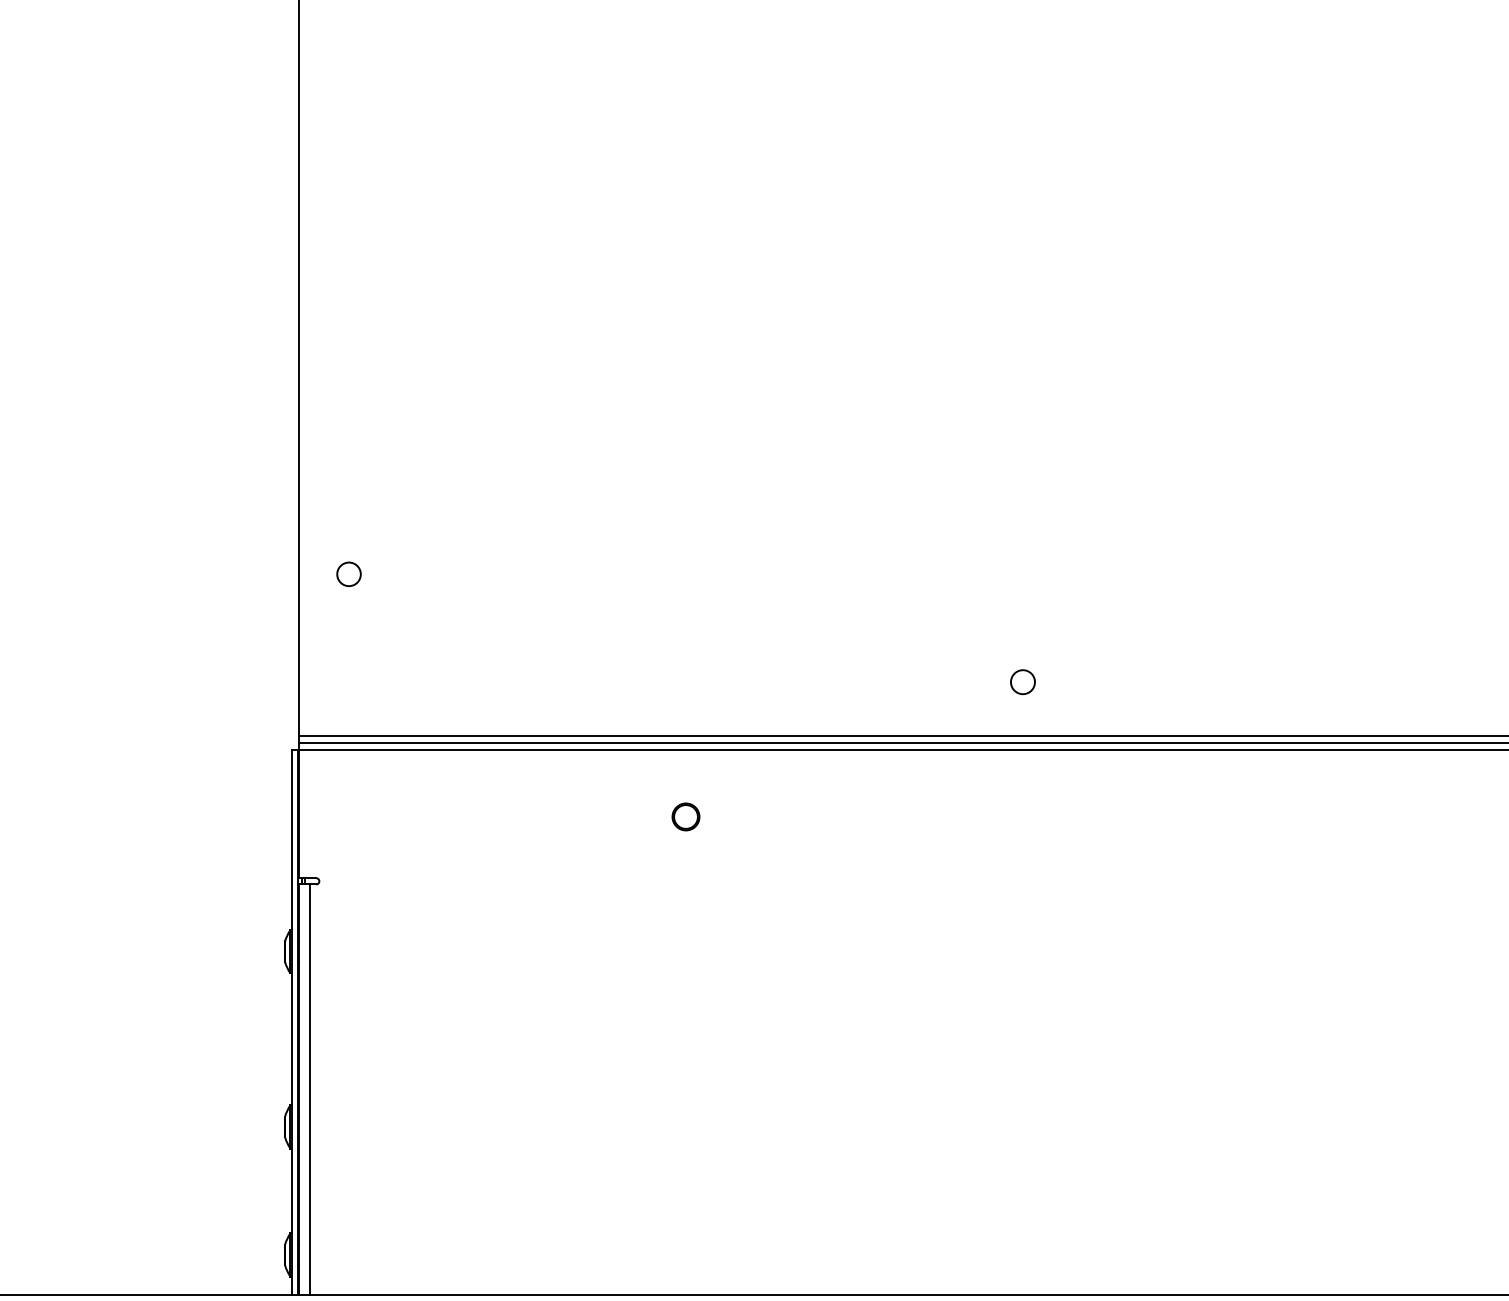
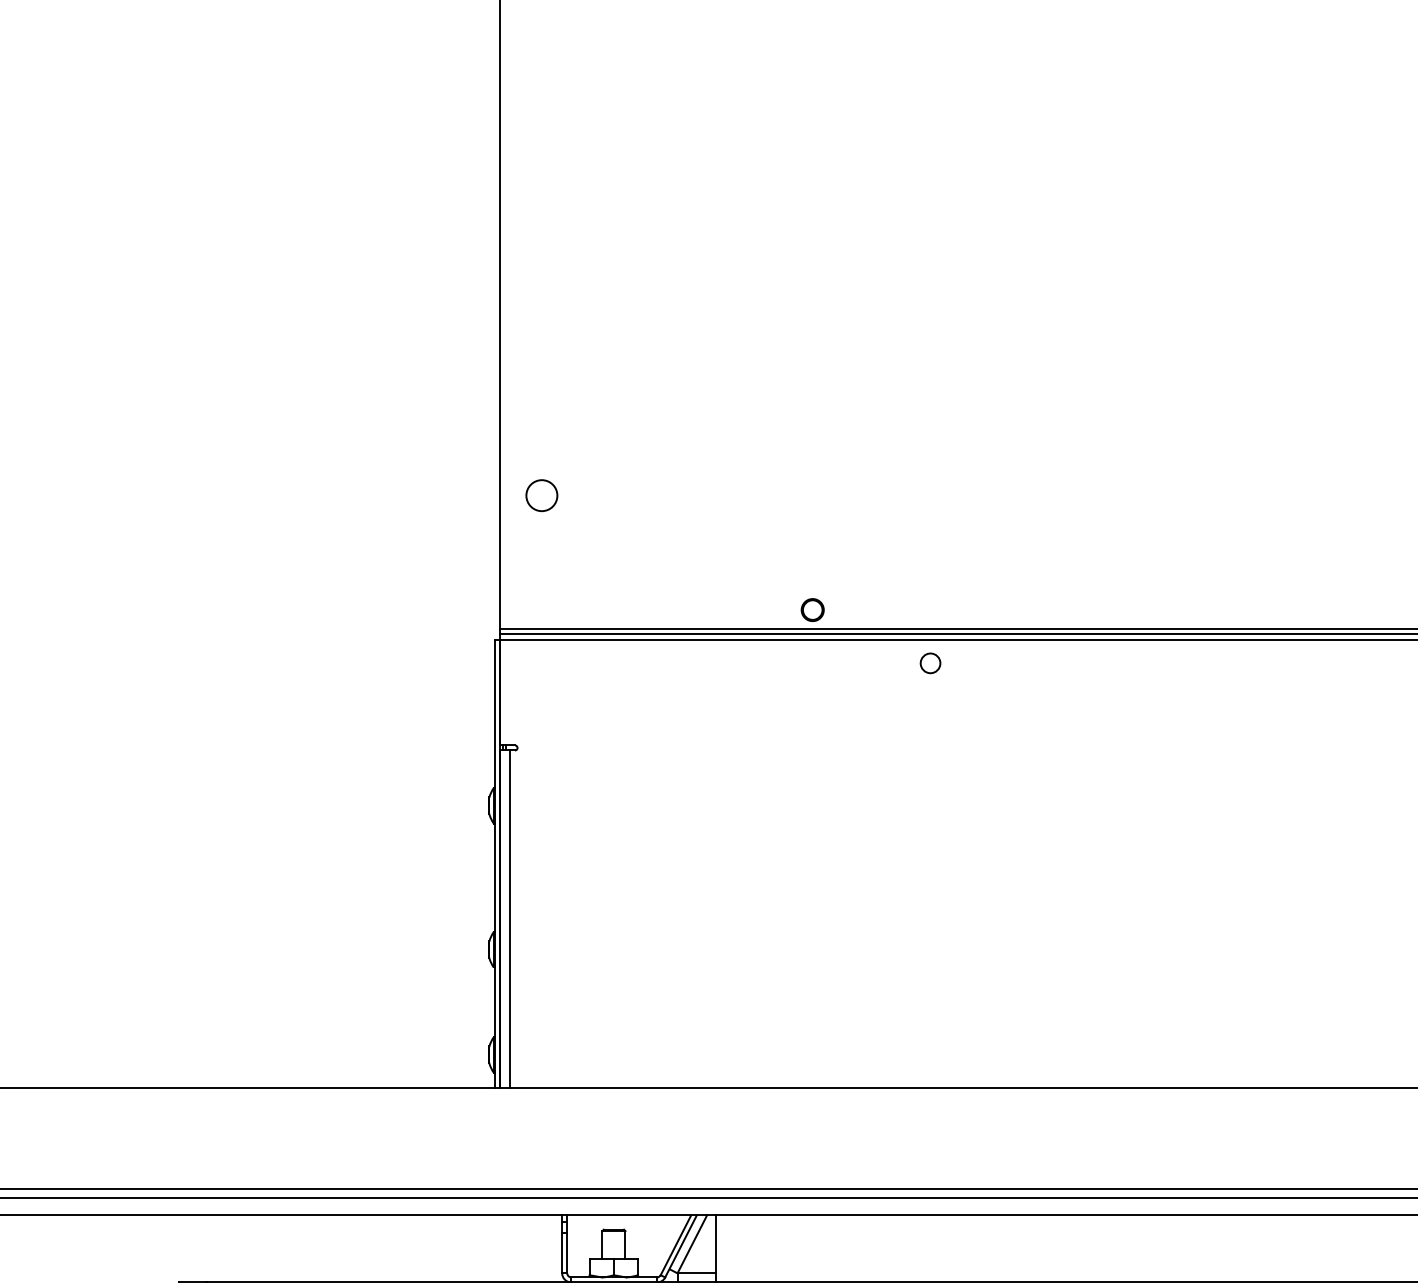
circle: (348, 574) -> (541, 495), size x1.6
circle: (1022, 682) -> (930, 663), moved
circle: (685, 816) -> (812, 609), moved

